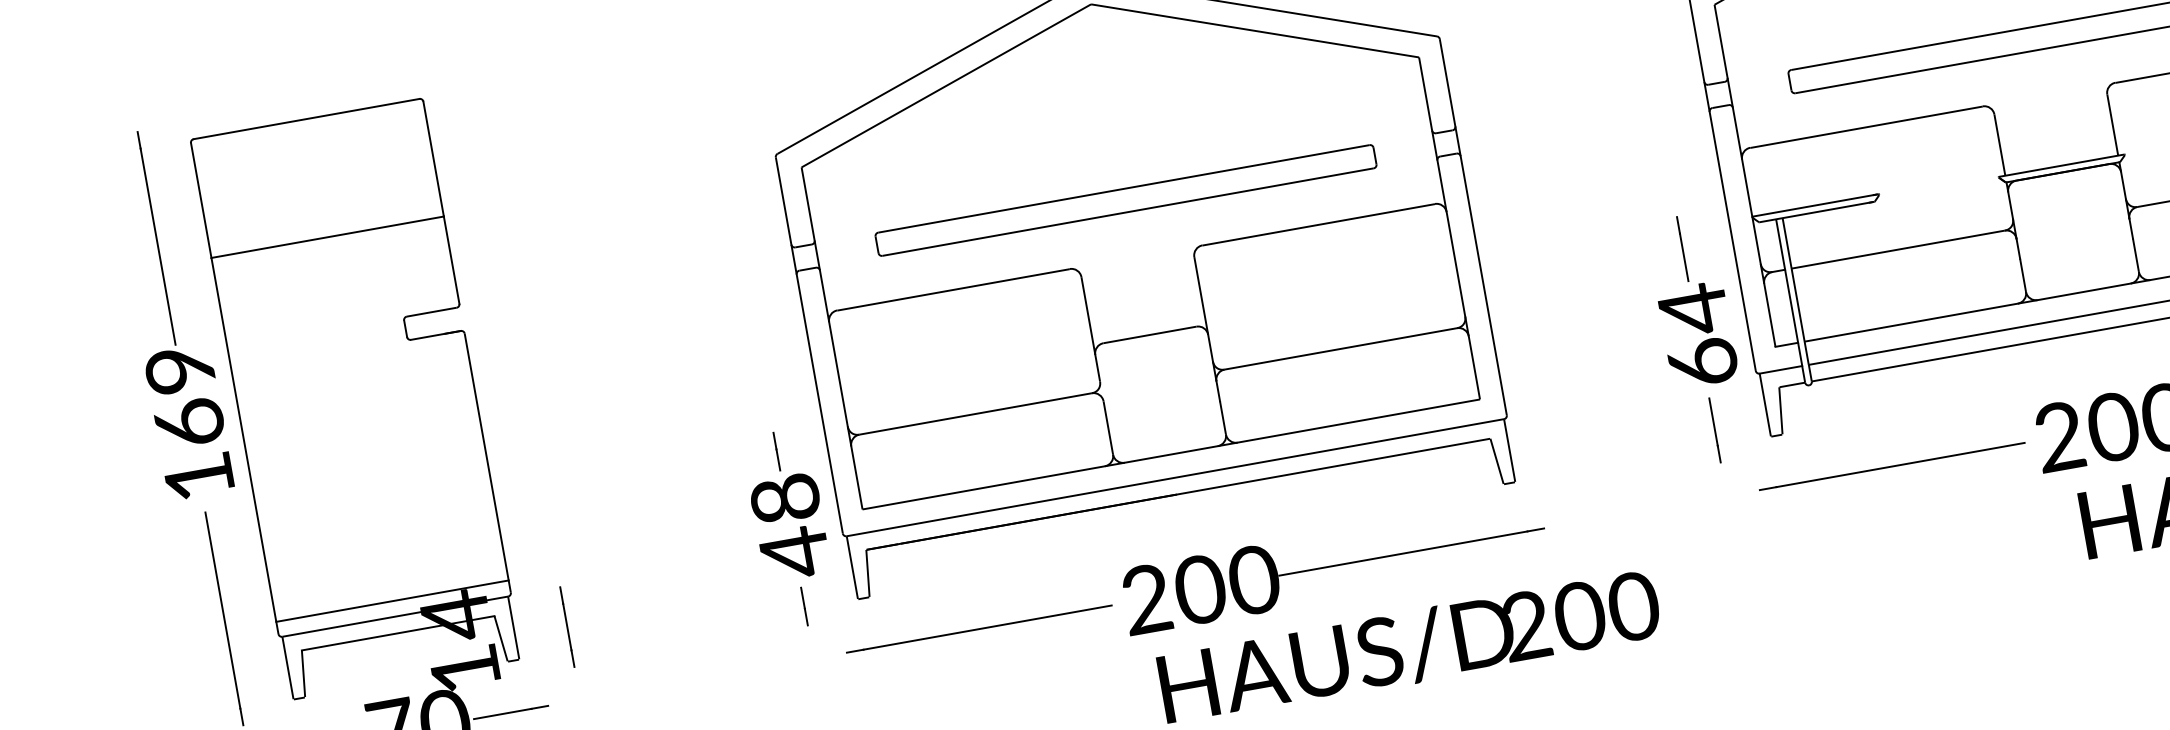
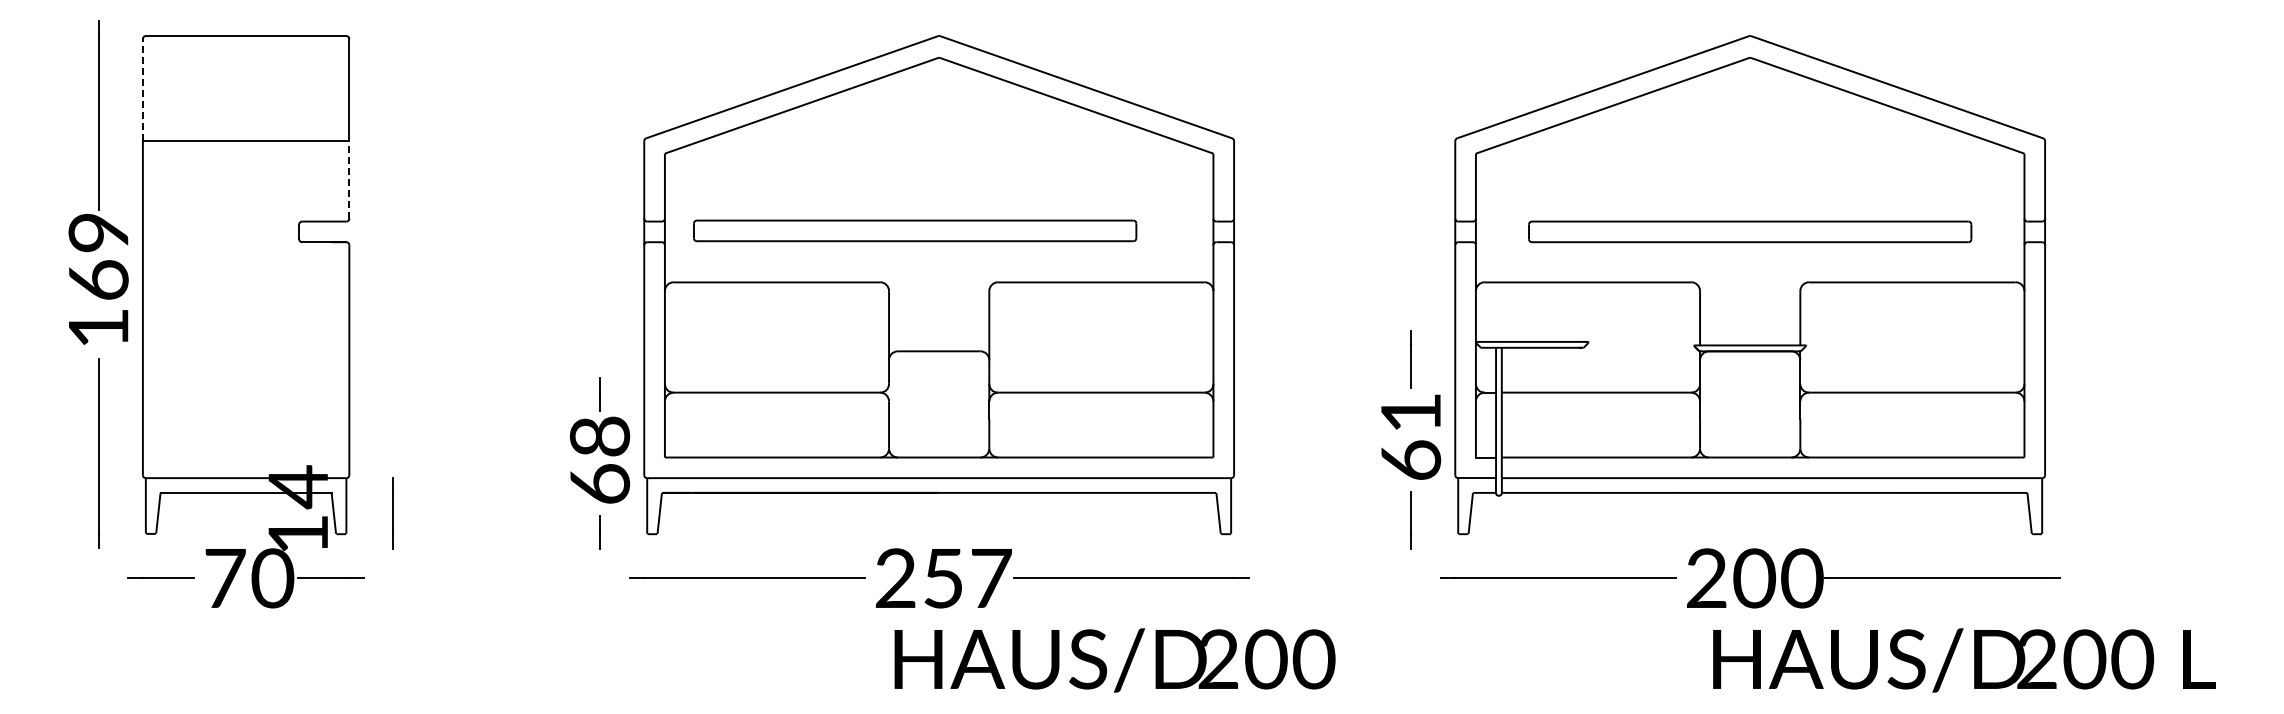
line: (200, 199) -> (142, 89), solid -> dashed
part: (1126, 199) -> (915, 230), moved
line: (451, 259) -> (349, 179), solid -> dashed
text: (1693, 310) -> (1410, 413), 64 -> 61
text: (795, 552) -> (600, 484), 48 -> 68
text: (1227, 584) -> (967, 578), 200 -> 257
line: (391, 601) -> (245, 464), removed

